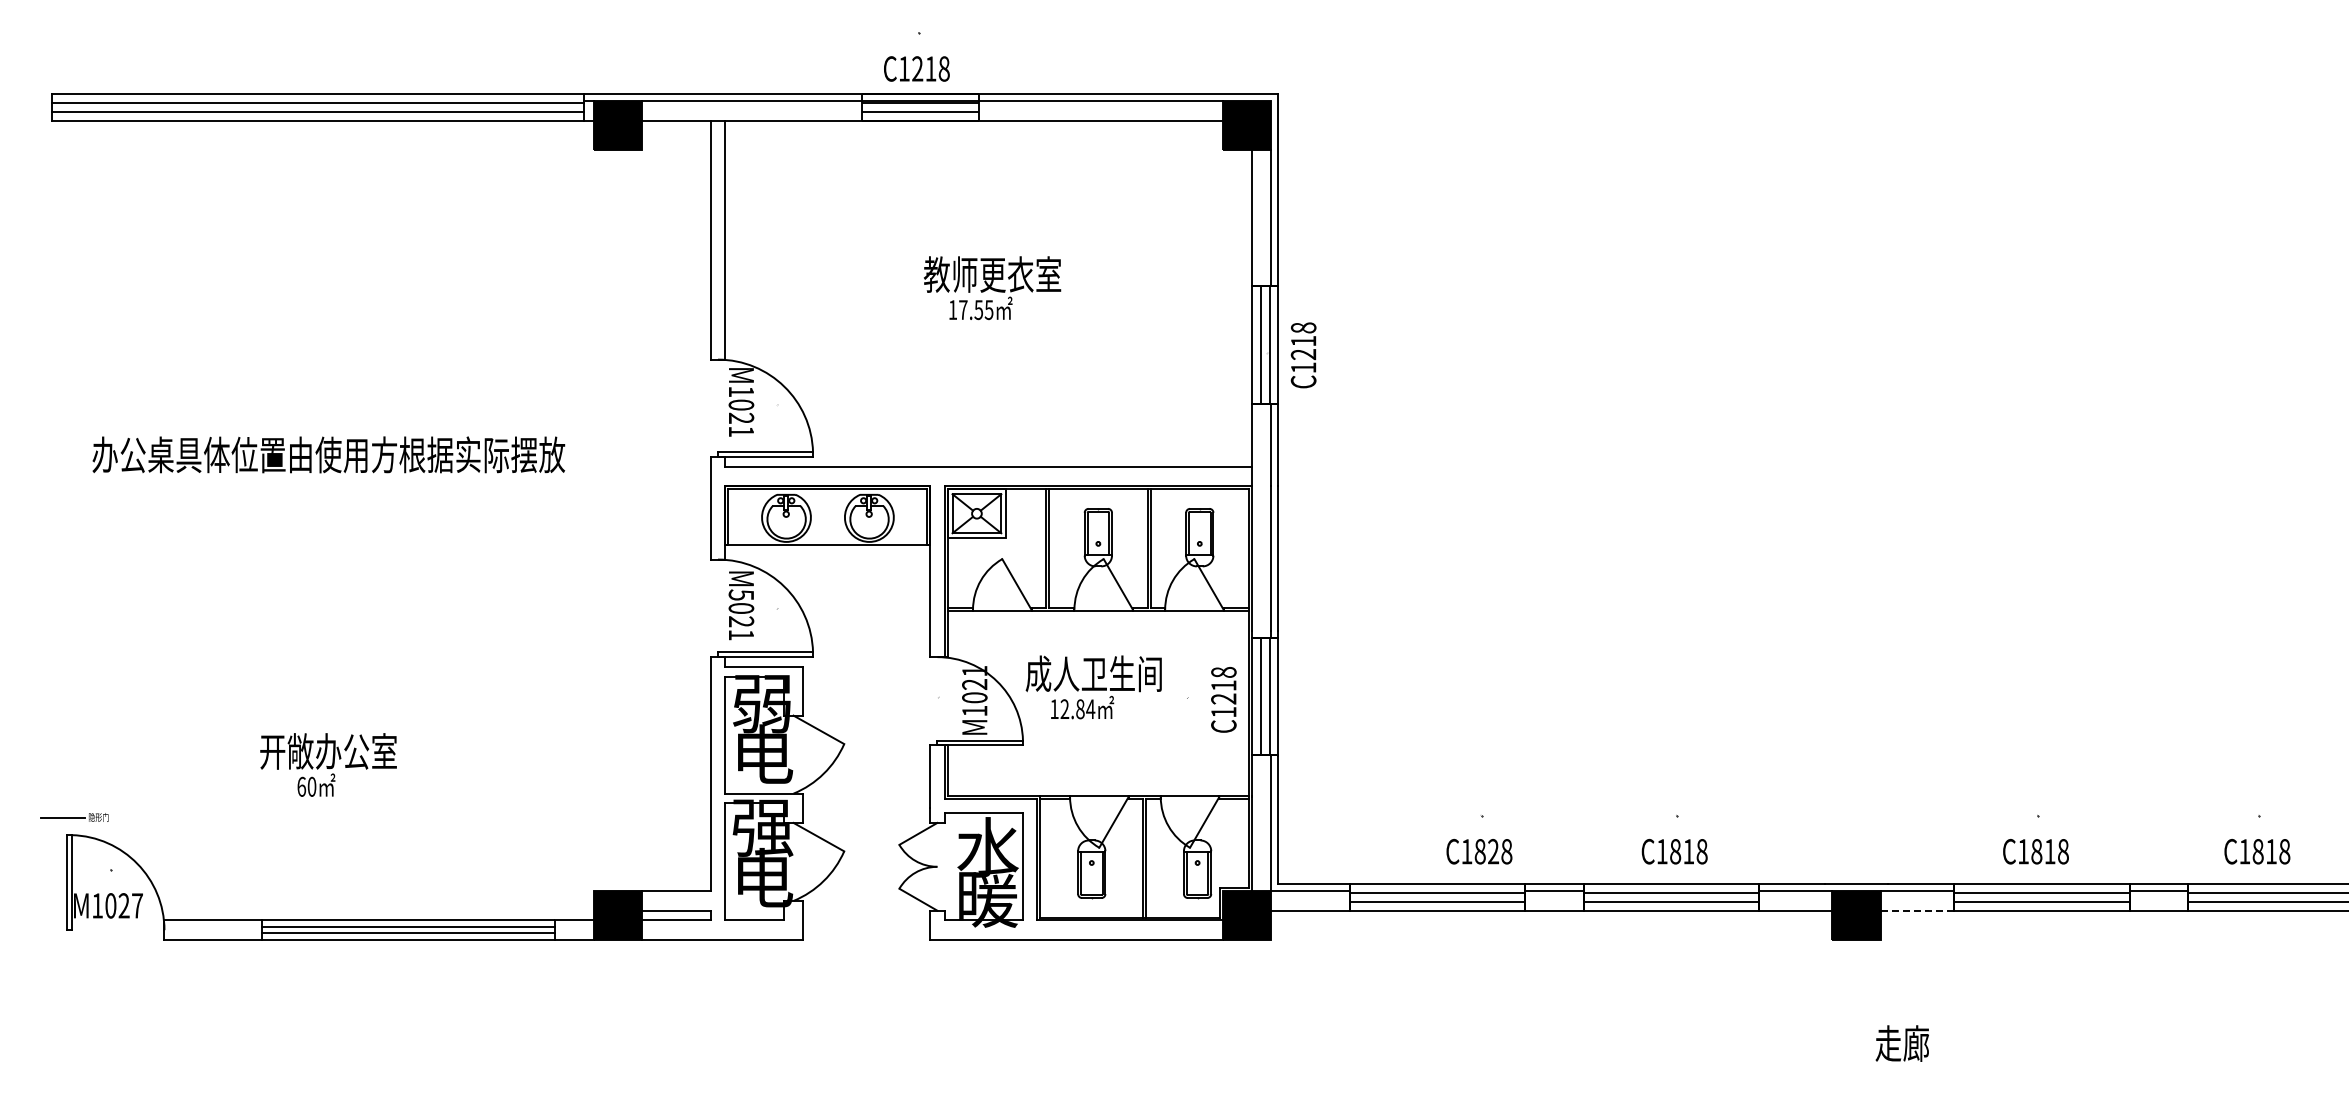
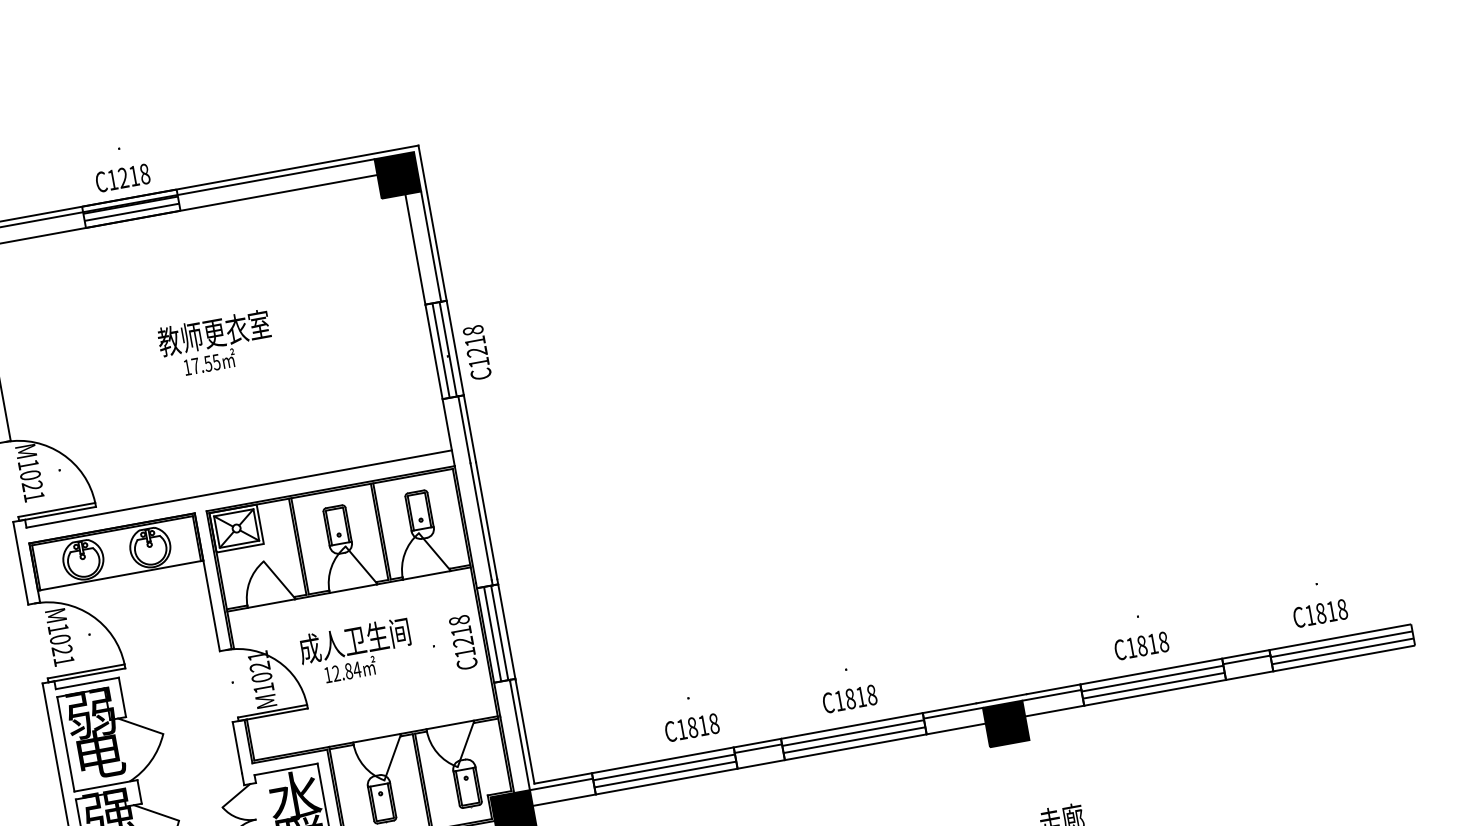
text: (740, 594) -> (57, 628), M5021 -> M1021
text: (1493, 851) -> (703, 725), C1828 -> C1818
line: (1917, 910) -> (1054, 710), dashed -> solid

